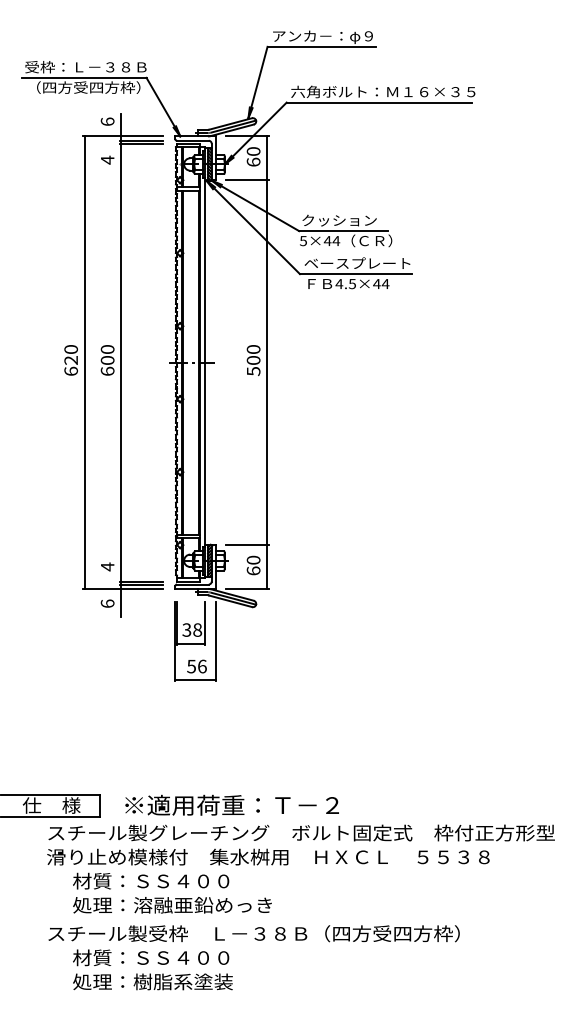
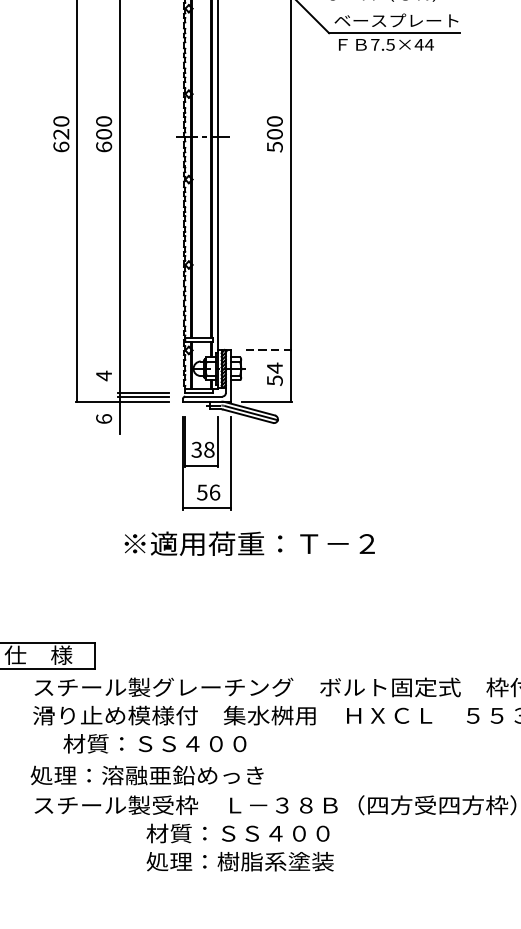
text: (339, 283) -> (375, 44), 4.5×44 -> 7.5×44
line: (246, 545) -> (266, 350), solid -> dashed
text: (253, 565) -> (274, 374), 60 -> 54
text: (231, 804) -> (249, 542), moved
text: (172, 905) -> (147, 775), moved
text: (152, 969) -> (239, 847), moved

